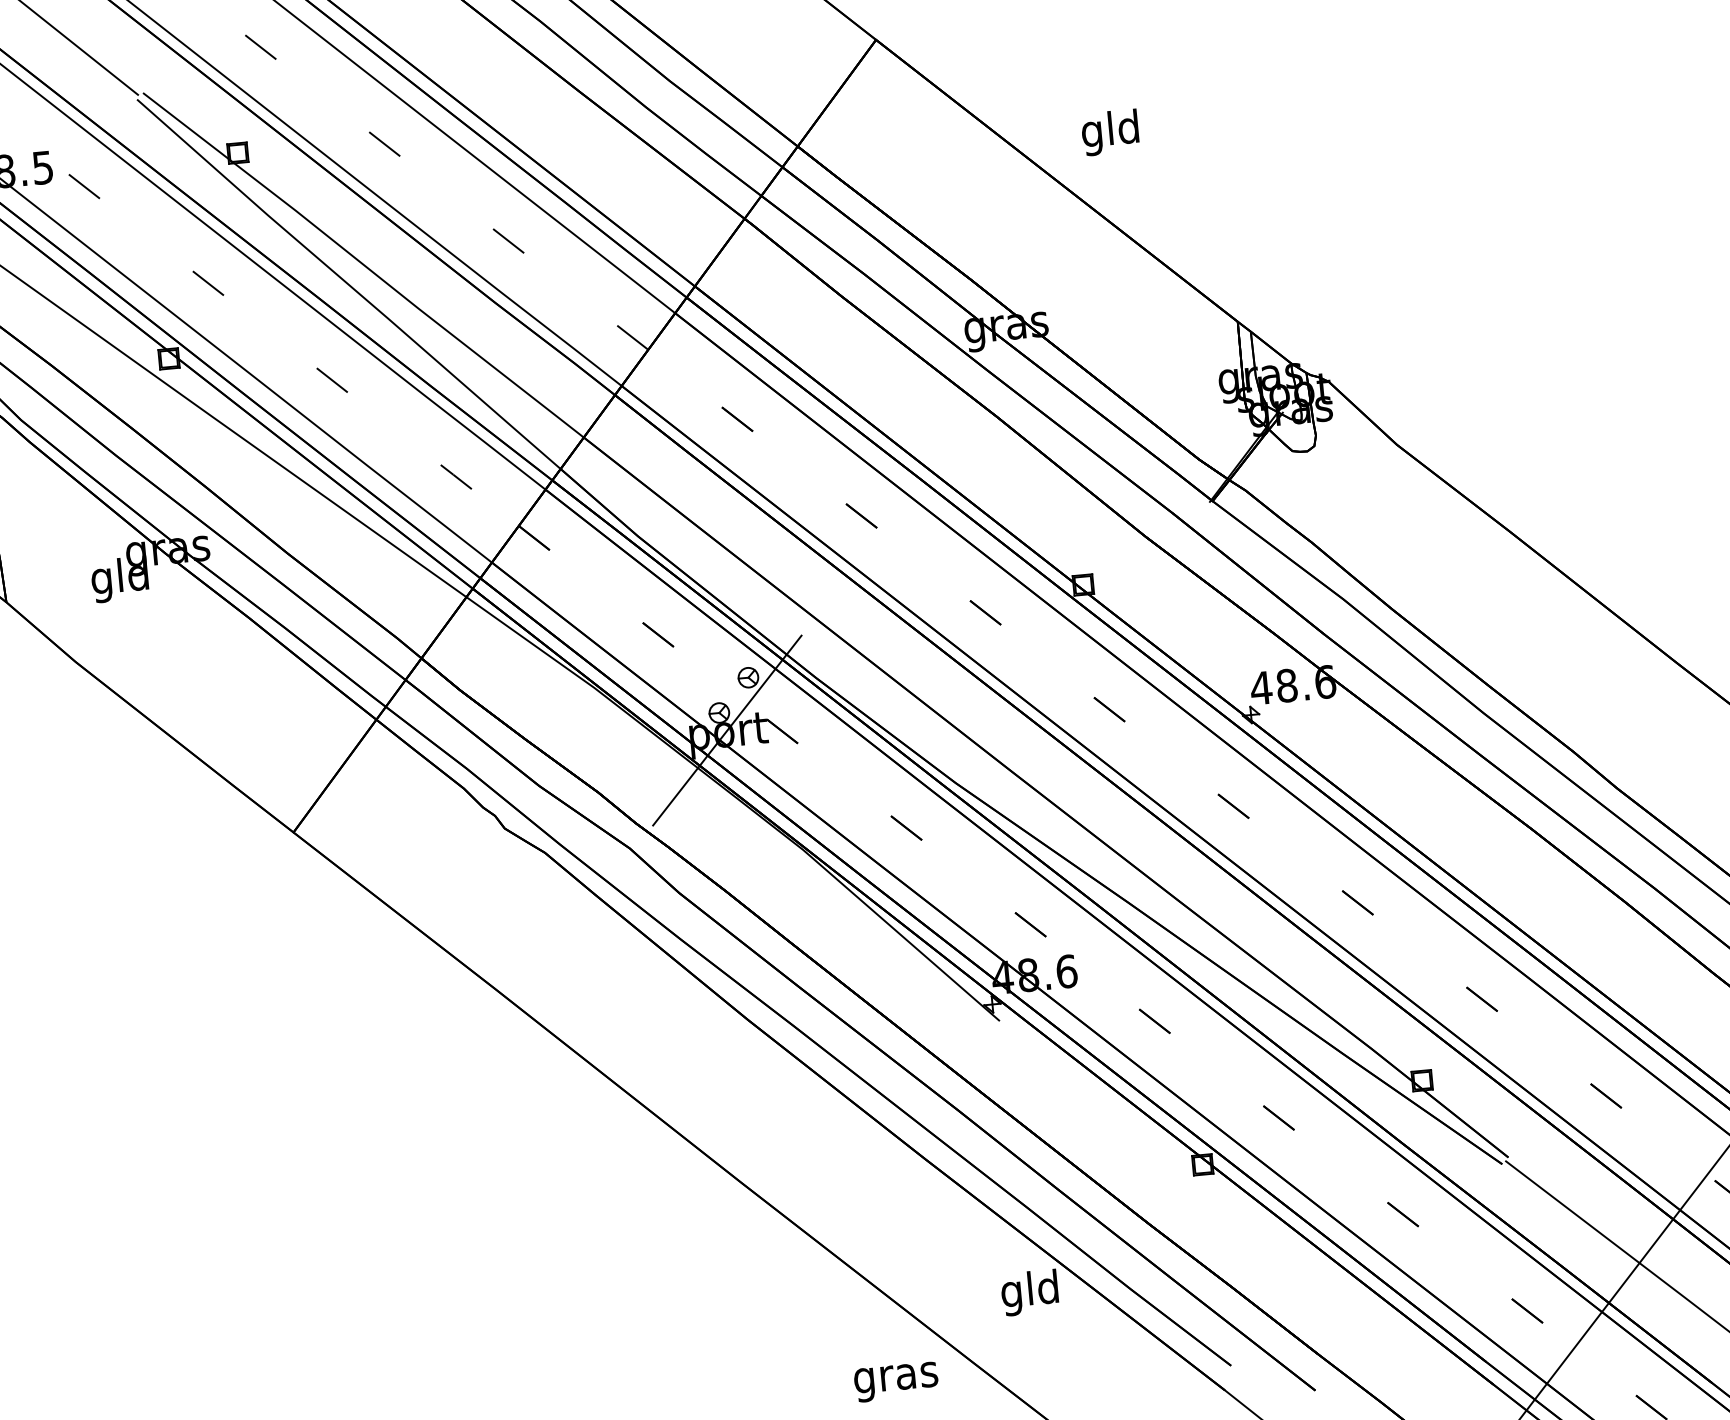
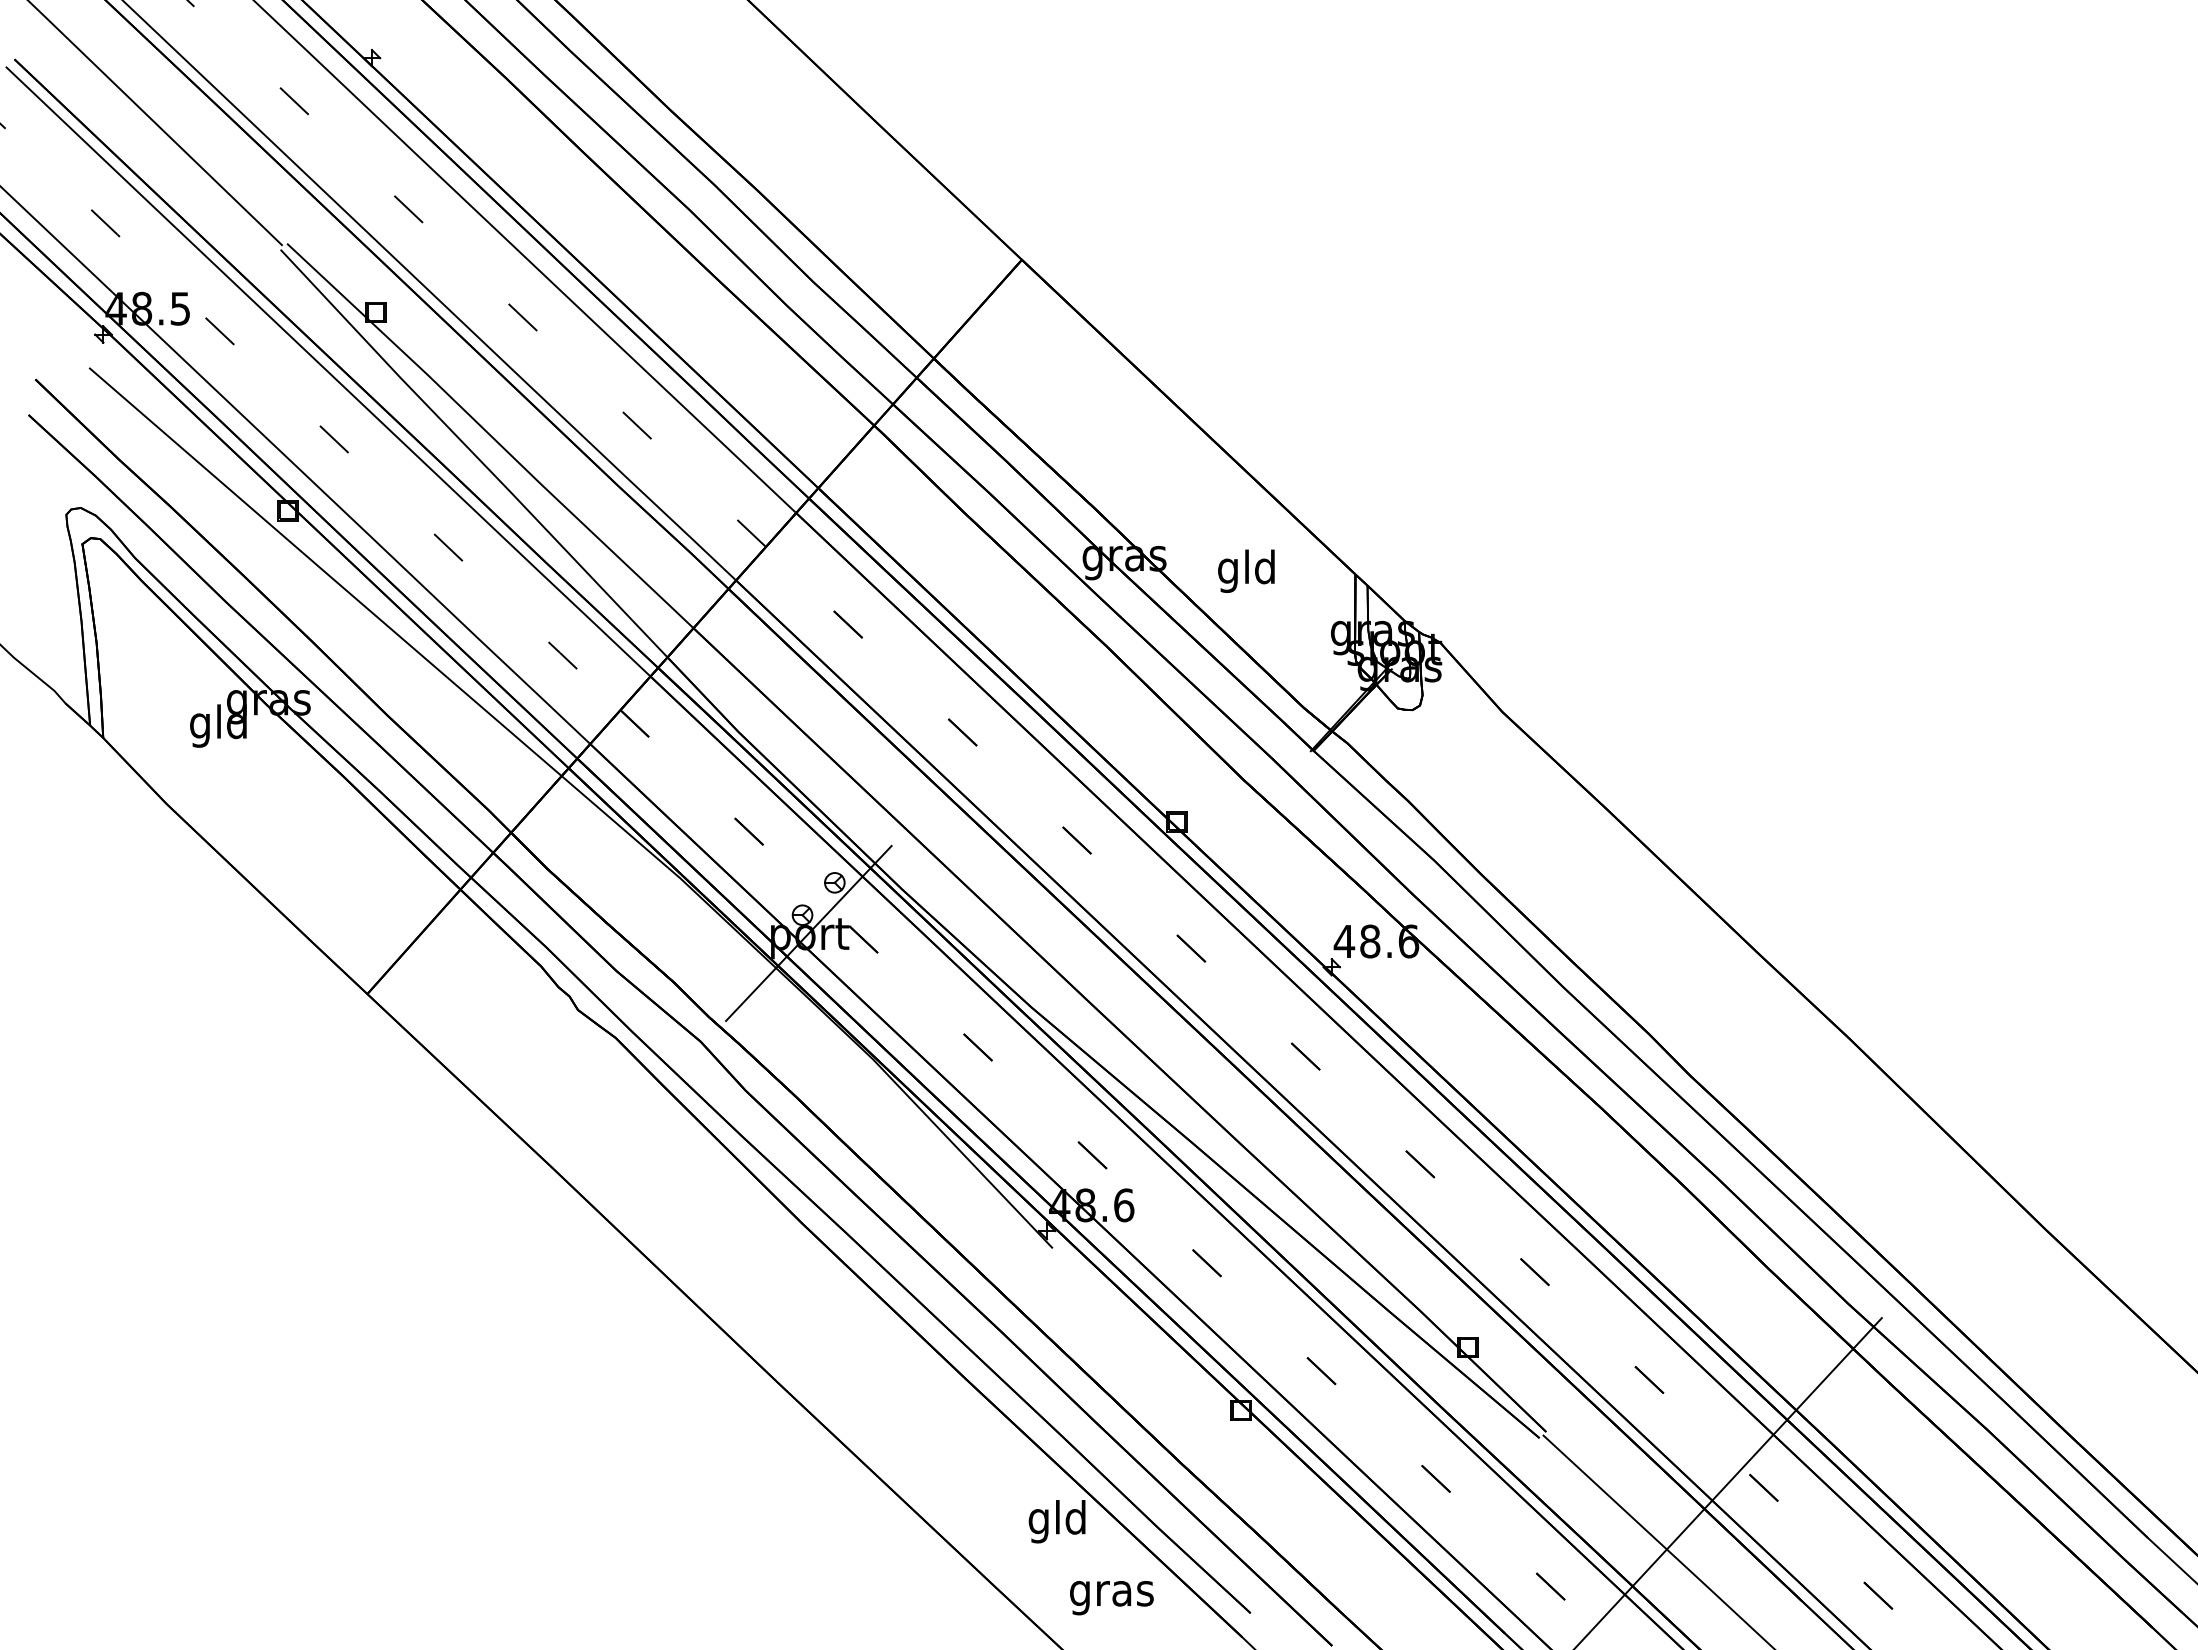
text: (1110, 131) -> (1246, 570), moved
text: (896, 1382) -> (1111, 1598), moved

